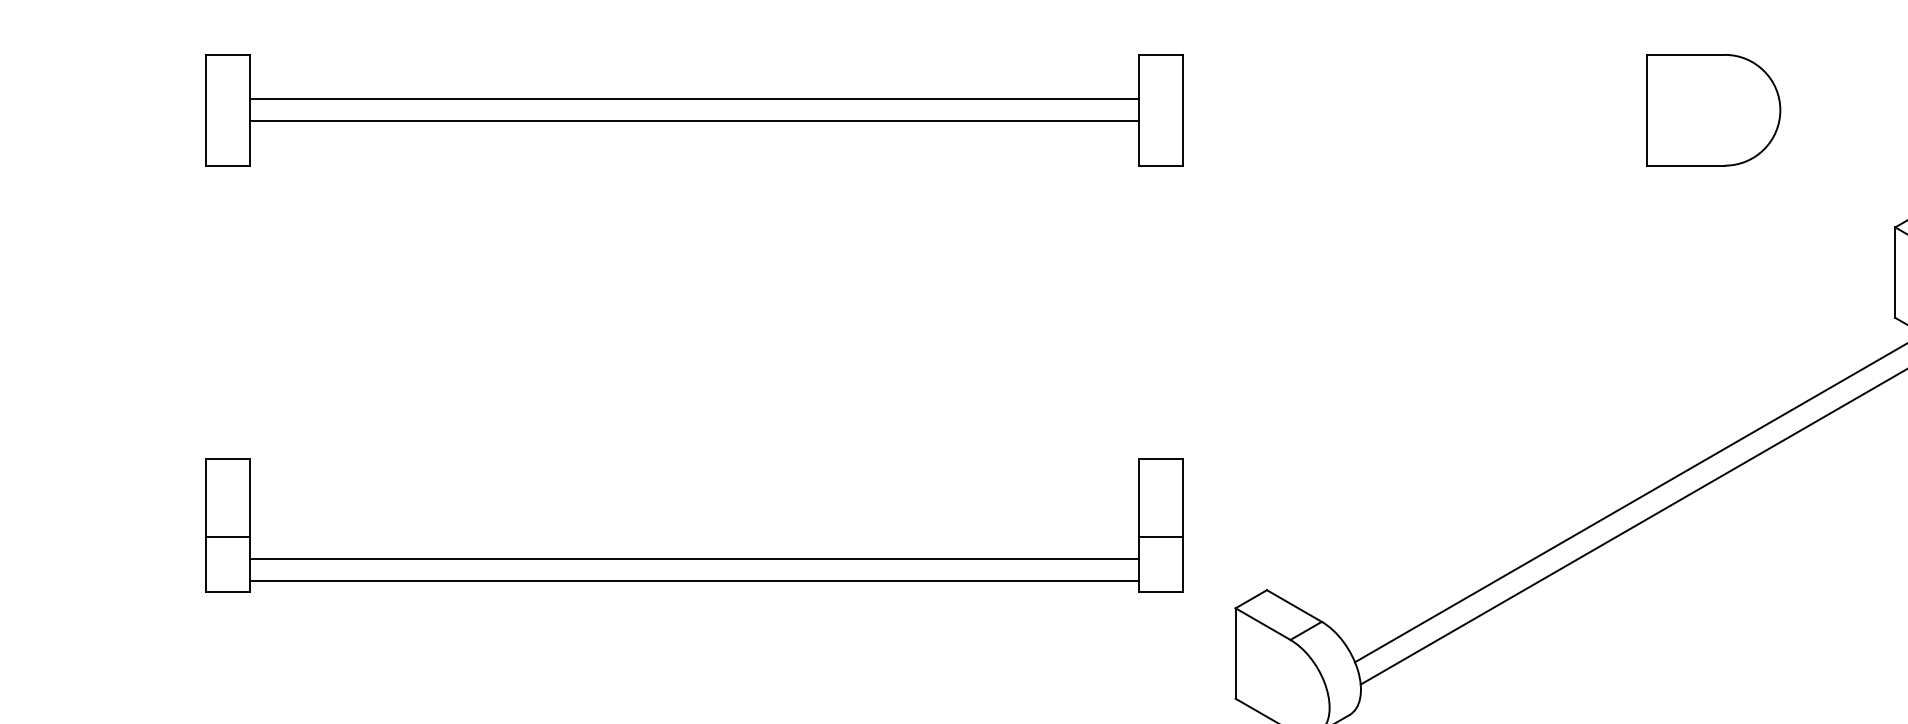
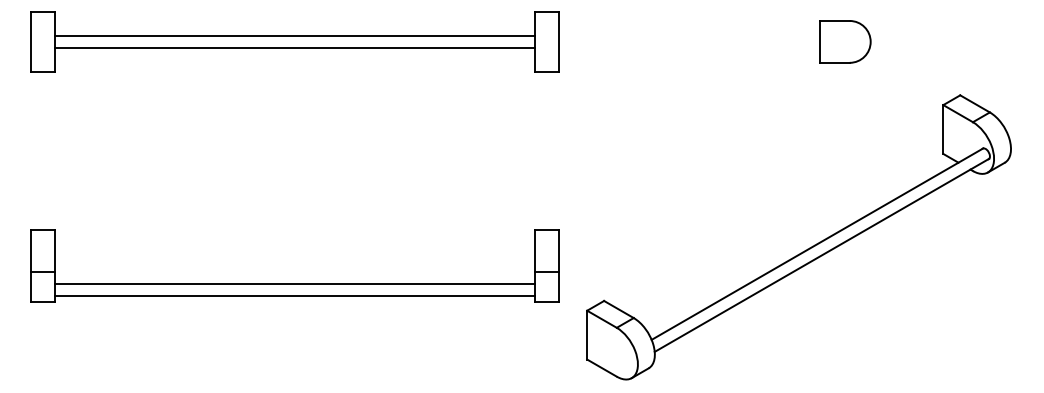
part: (1714, 109) -> (845, 41), size x0.7

